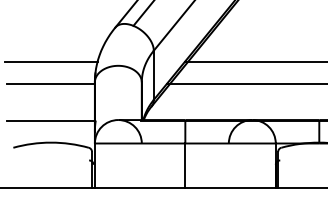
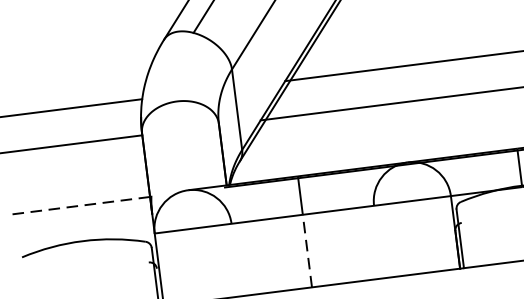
line: (51, 121) -> (79, 206), solid -> dashed
line: (185, 165) -> (307, 250), solid -> dashed

